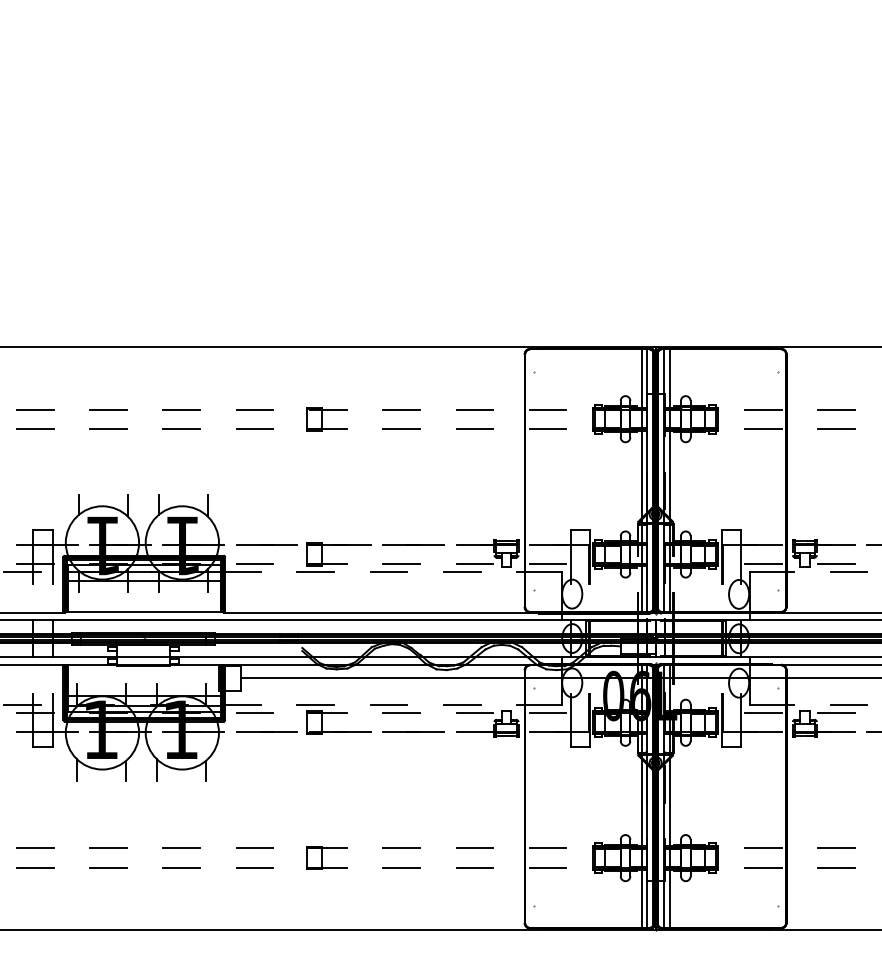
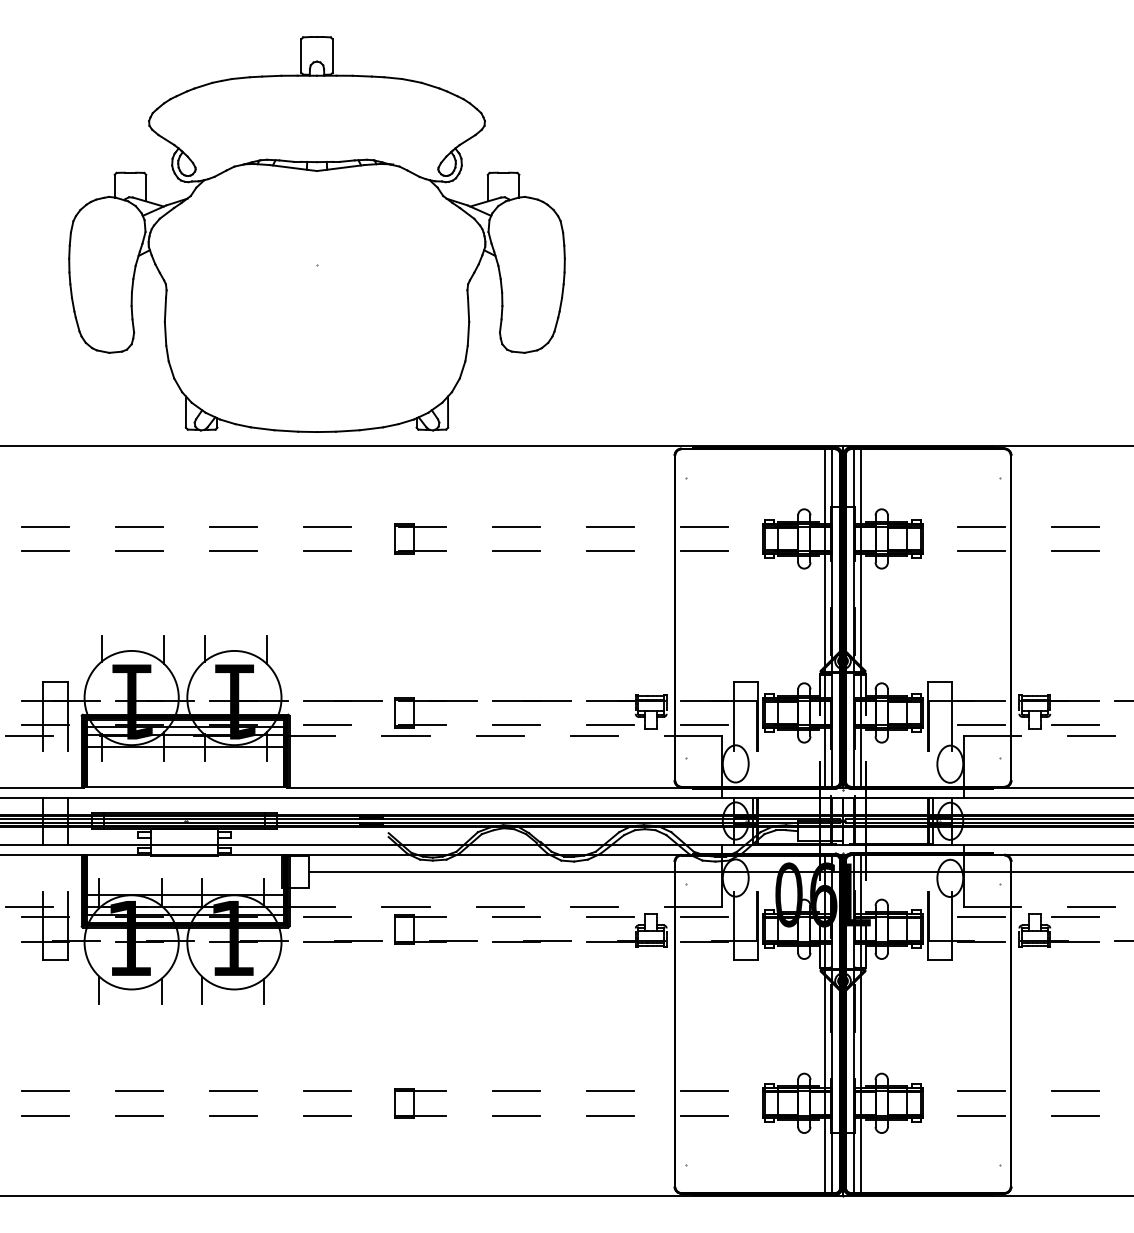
part: (246, 182) -> (316, 234), added

